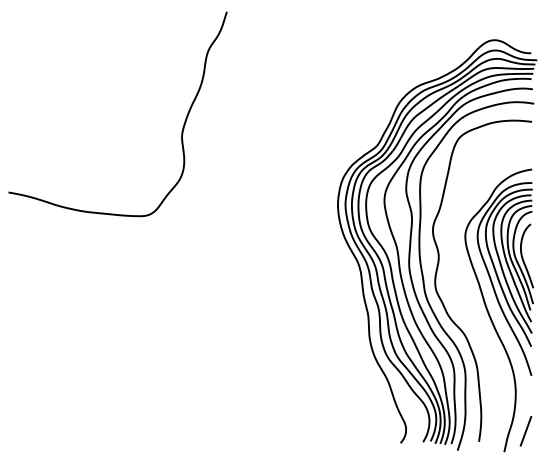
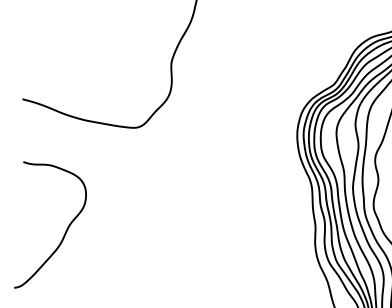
curve: (71, 346) -> (65, 232), added

